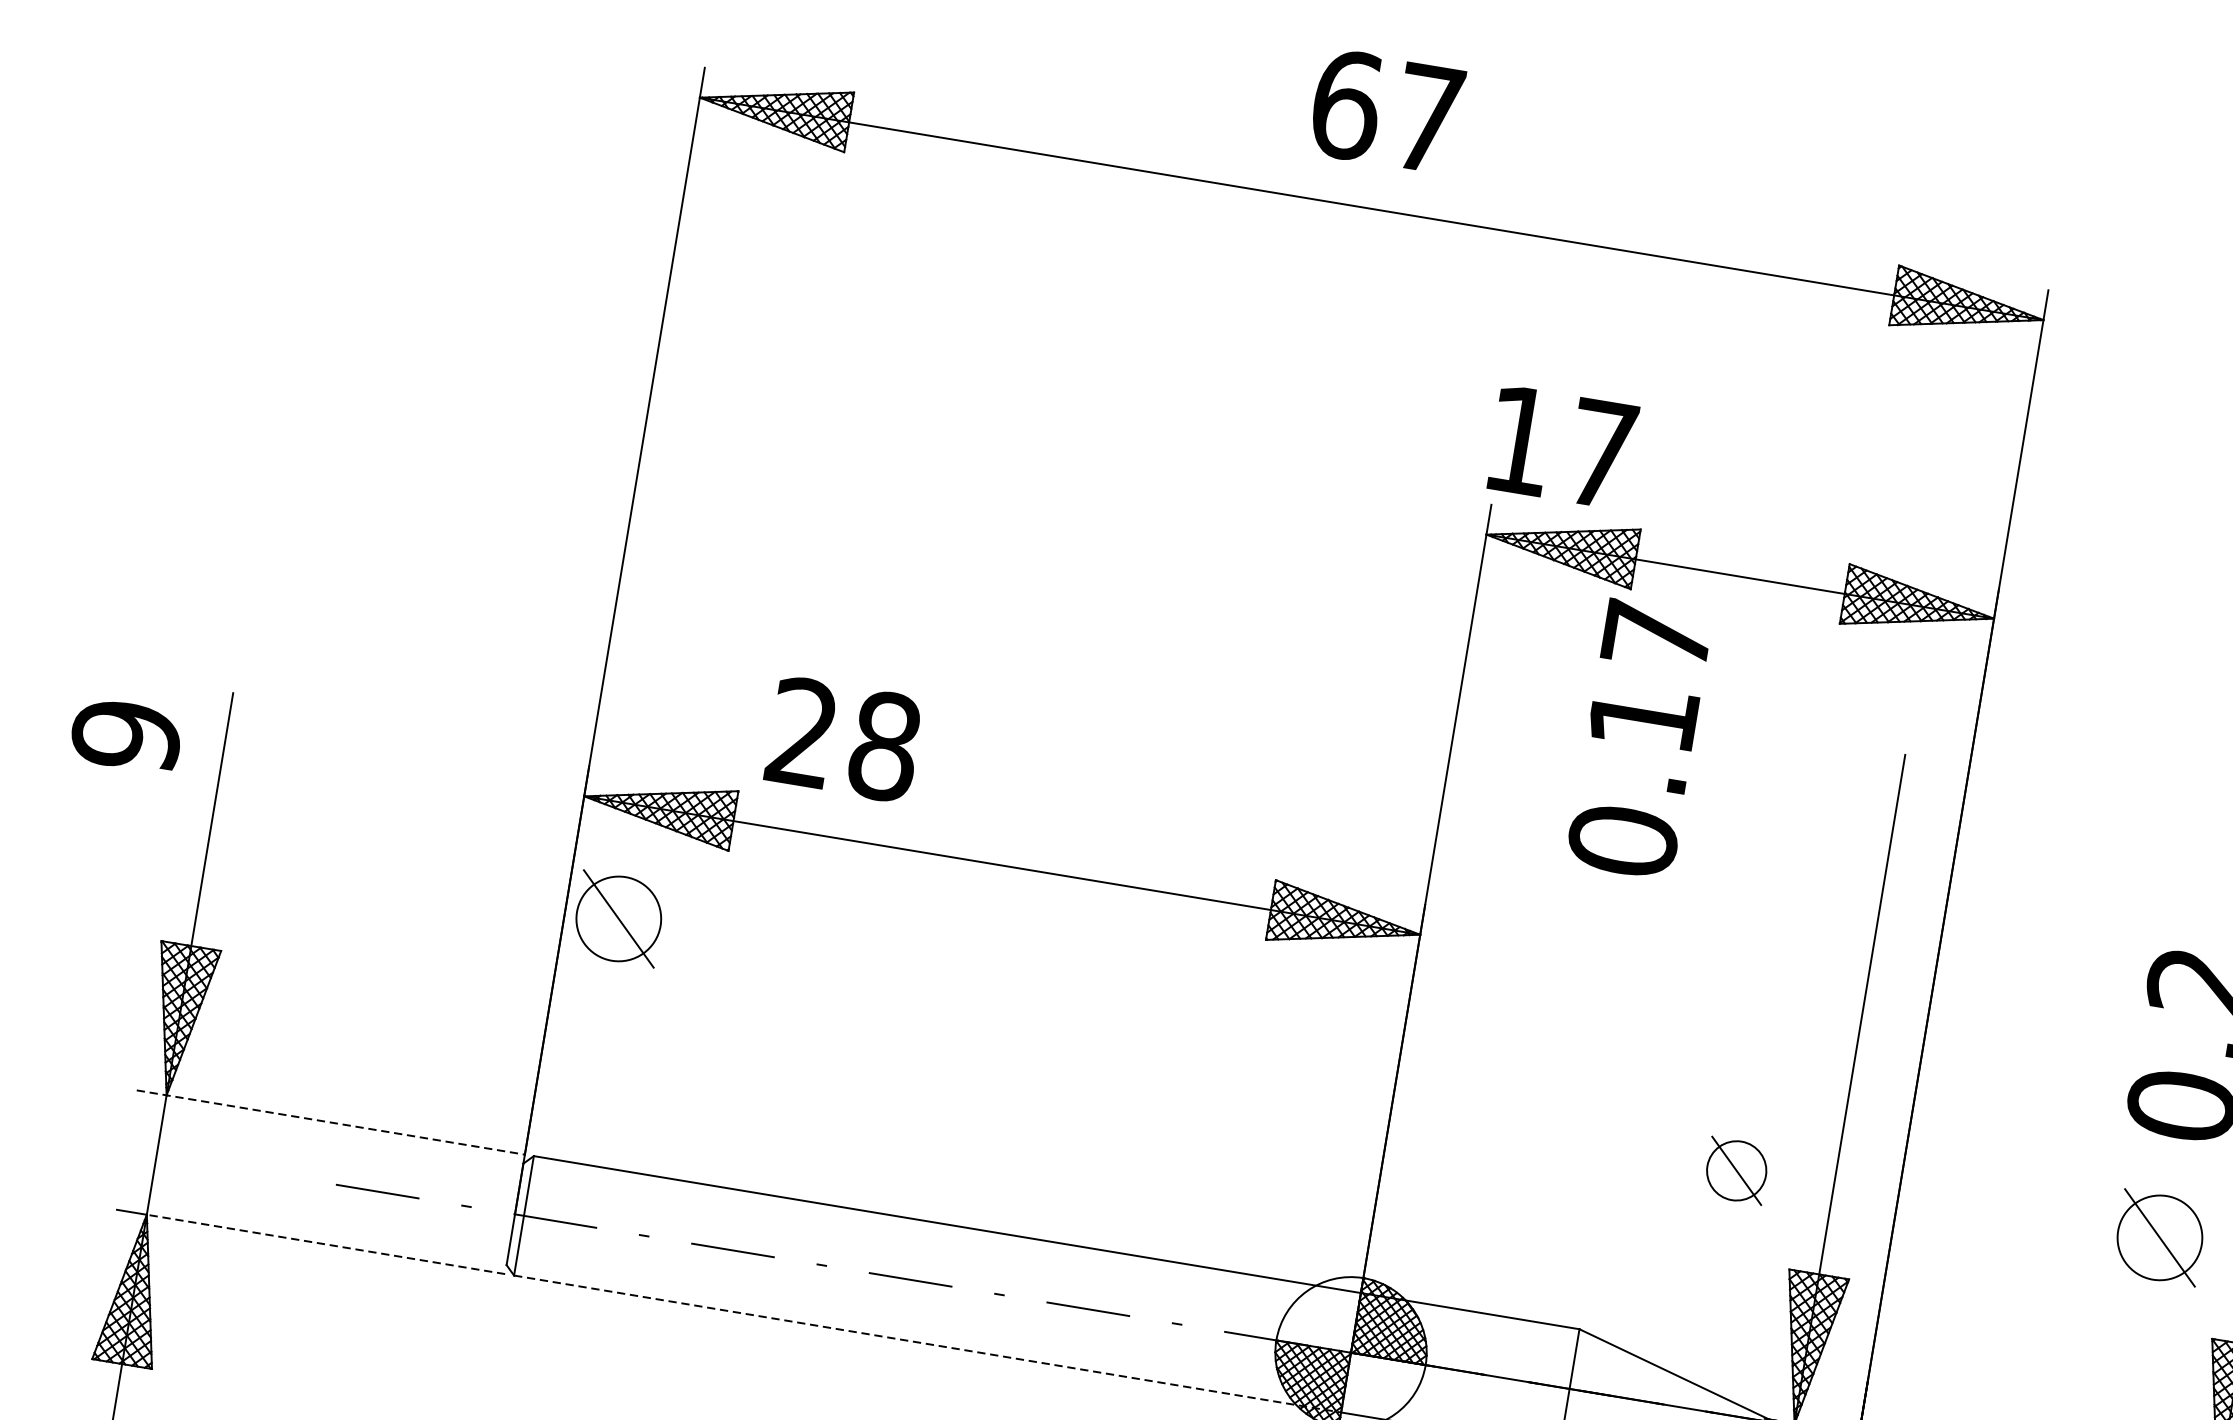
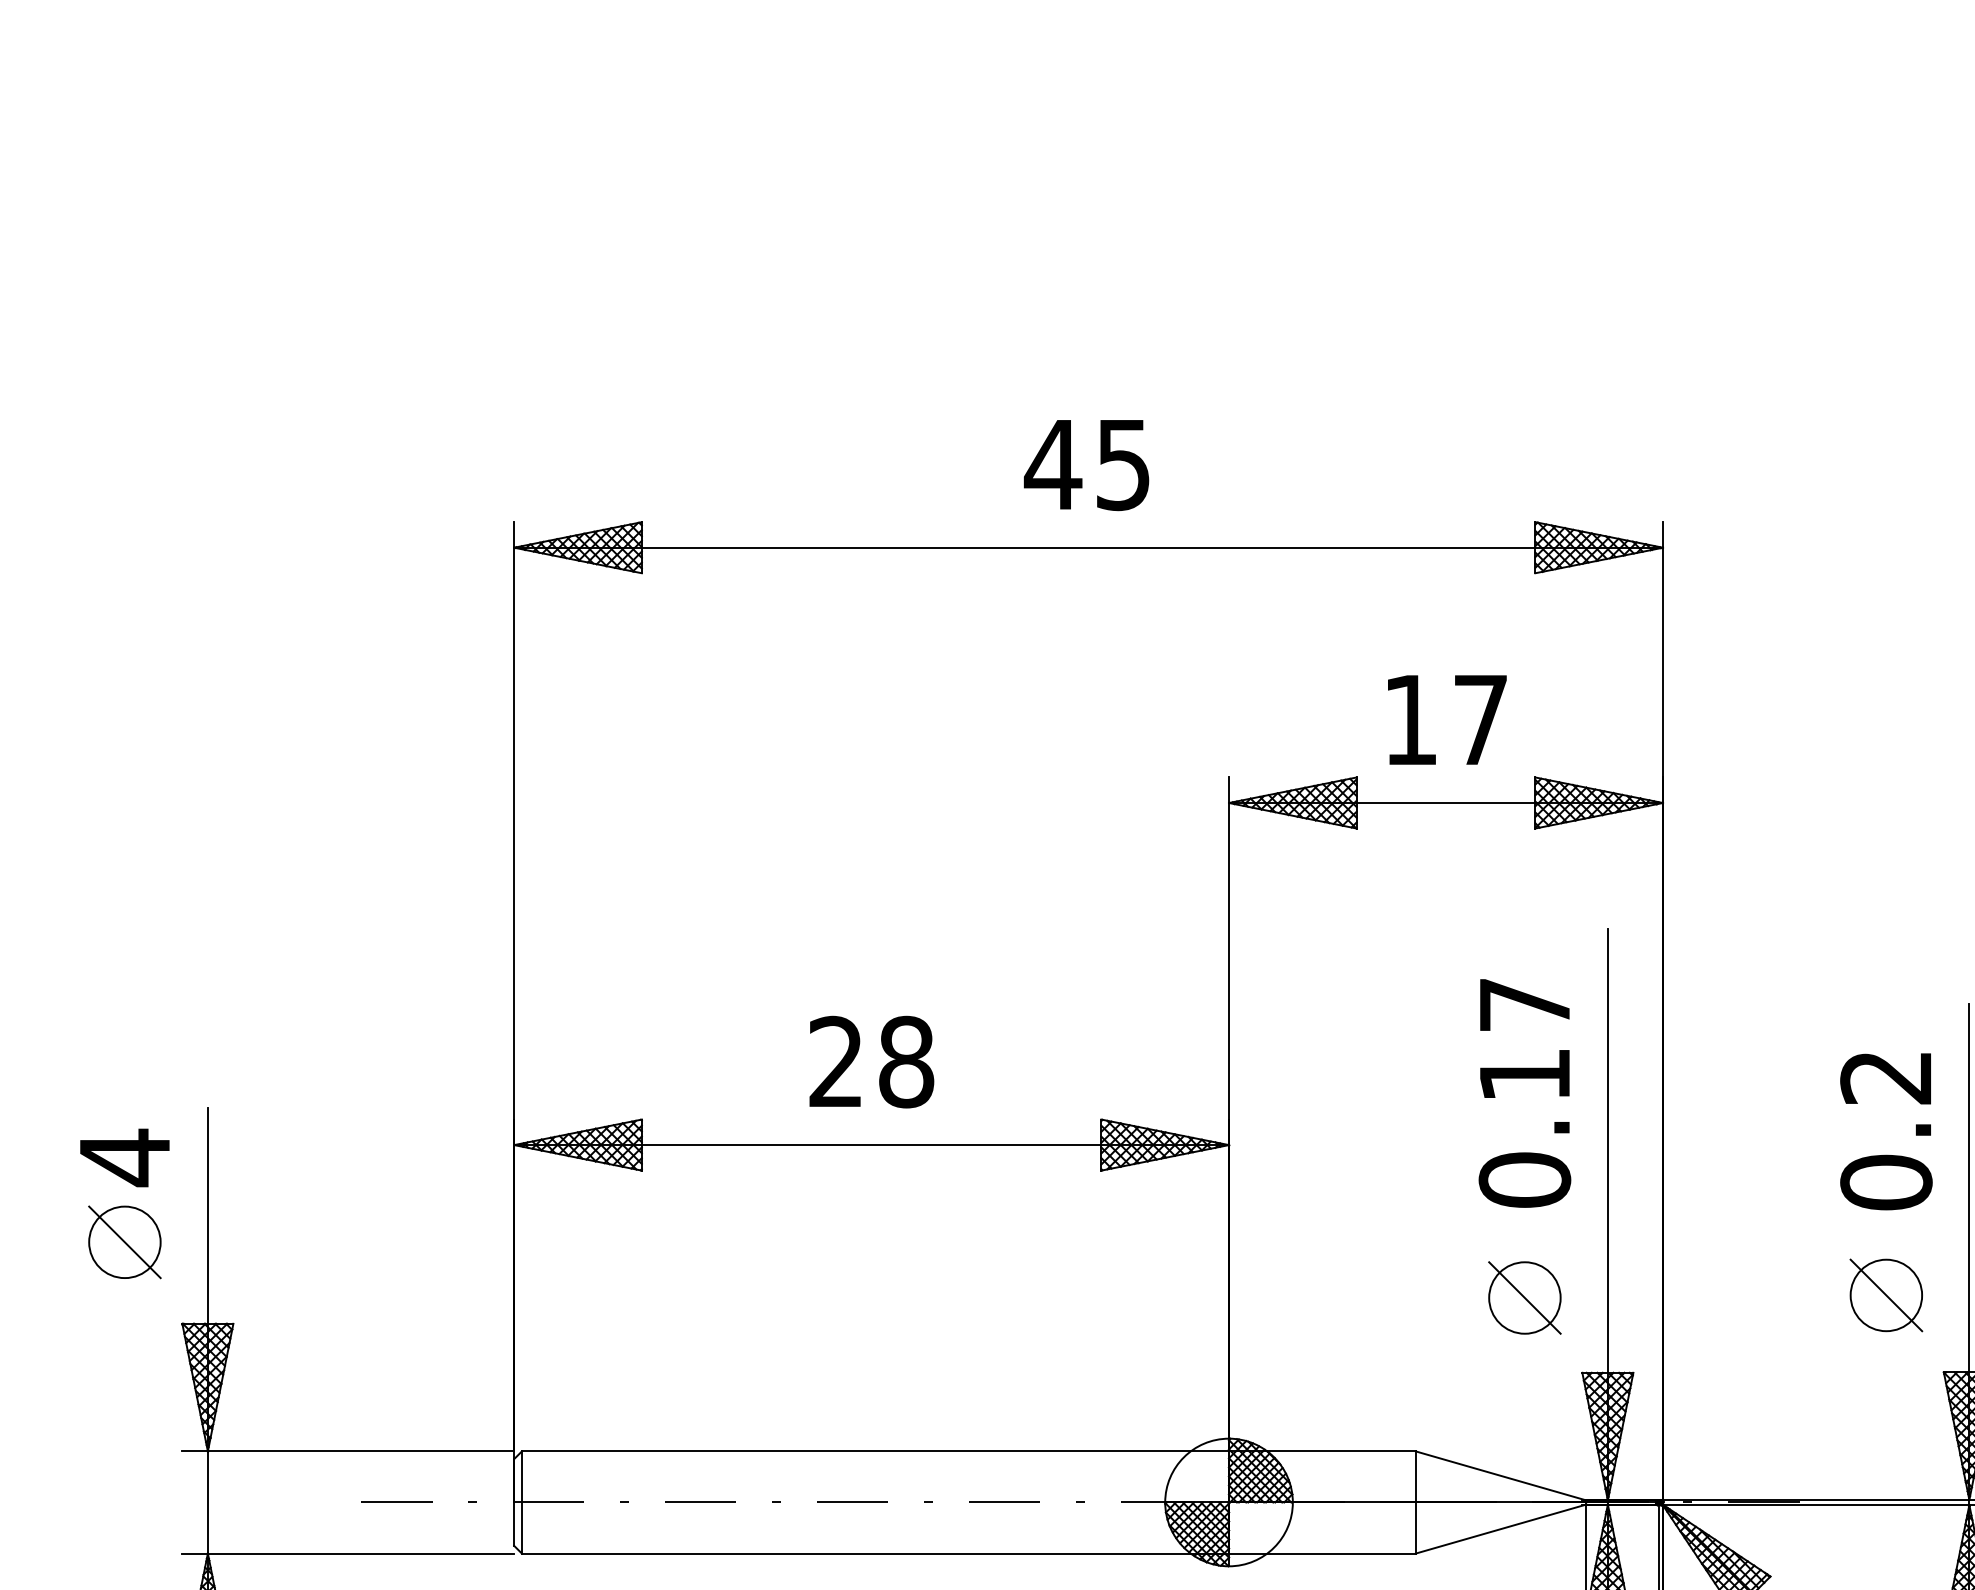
text: (1385, 111) -> (1086, 464), 67 -> 45
text: (1562, 446) -> (1447, 719), moved
text: (125, 735) -> (124, 1157), 9 -> 4
text: (843, 738) -> (871, 1061), moved
text: (1639, 739) -> (1524, 1093), moved
part: (618, 919) -> (124, 1242), moved
line: (331, 1122) -> (348, 1451), dashed -> solid
part: (1736, 1170) -> (1524, 1297), size x1.43
line: (325, 1244) -> (360, 1553), dashed -> solid
line: (927, 1343) -> (875, 1553), dashed -> solid

